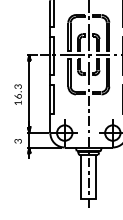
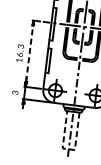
line: (29, 93) -> (29, 53), solid -> dashed
line: (88, 199) -> (68, 149), solid -> dashed

